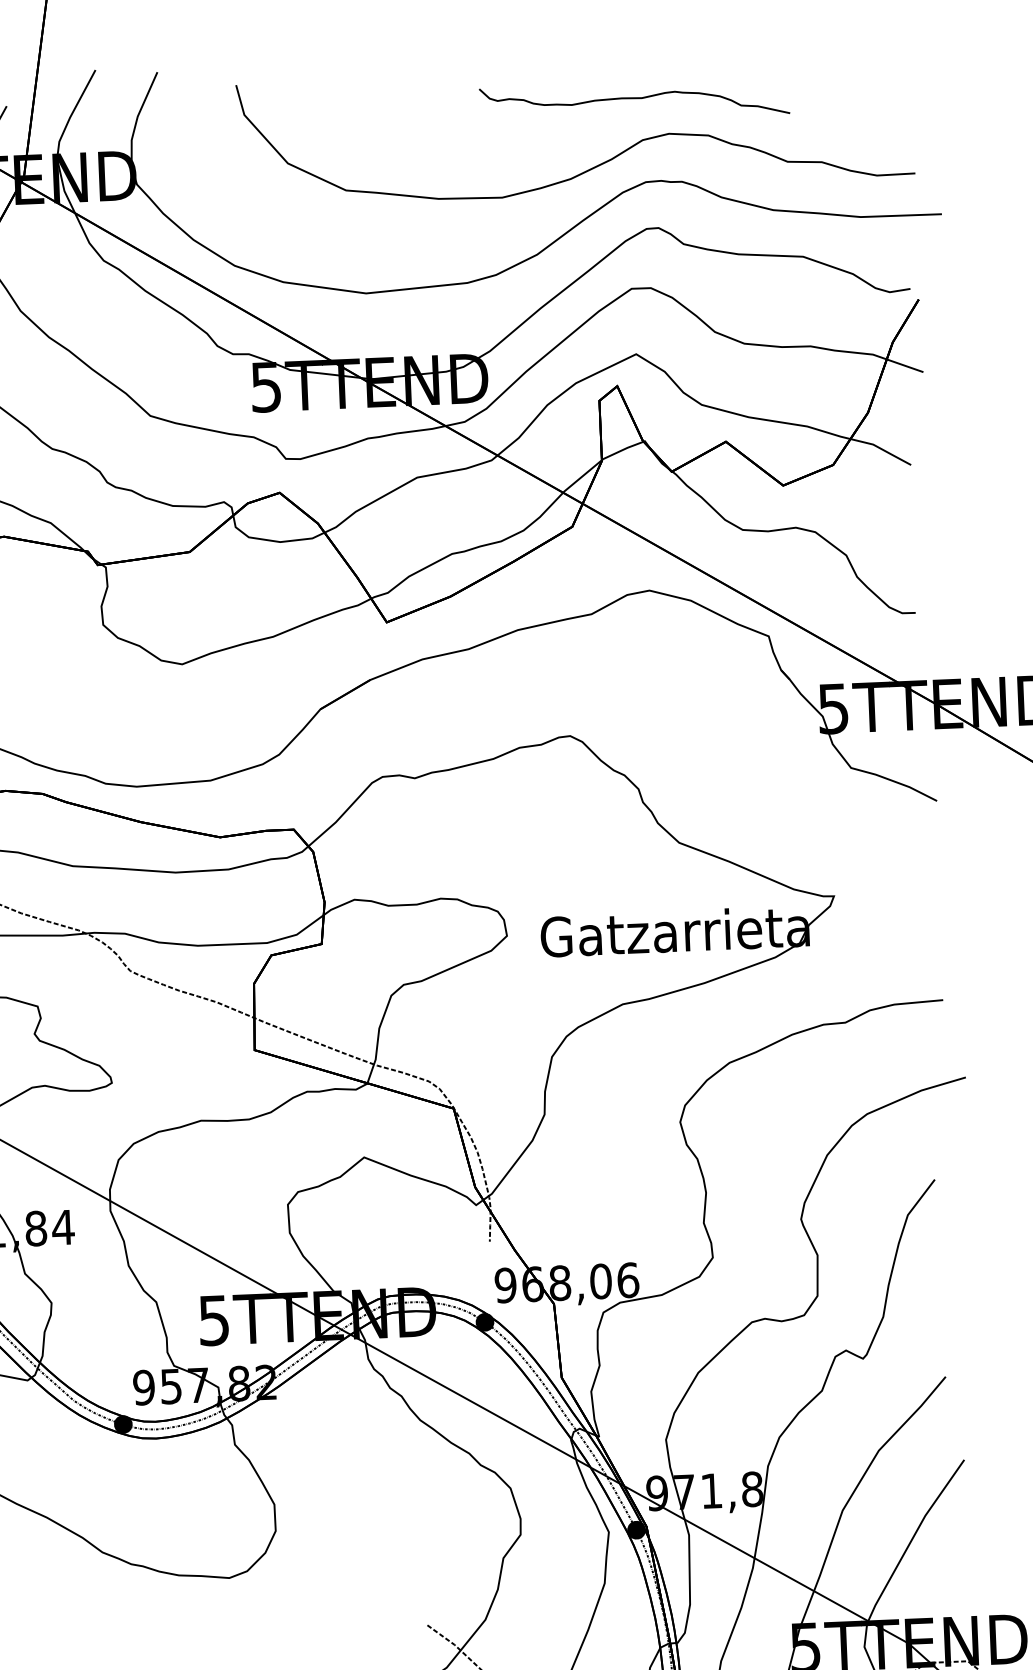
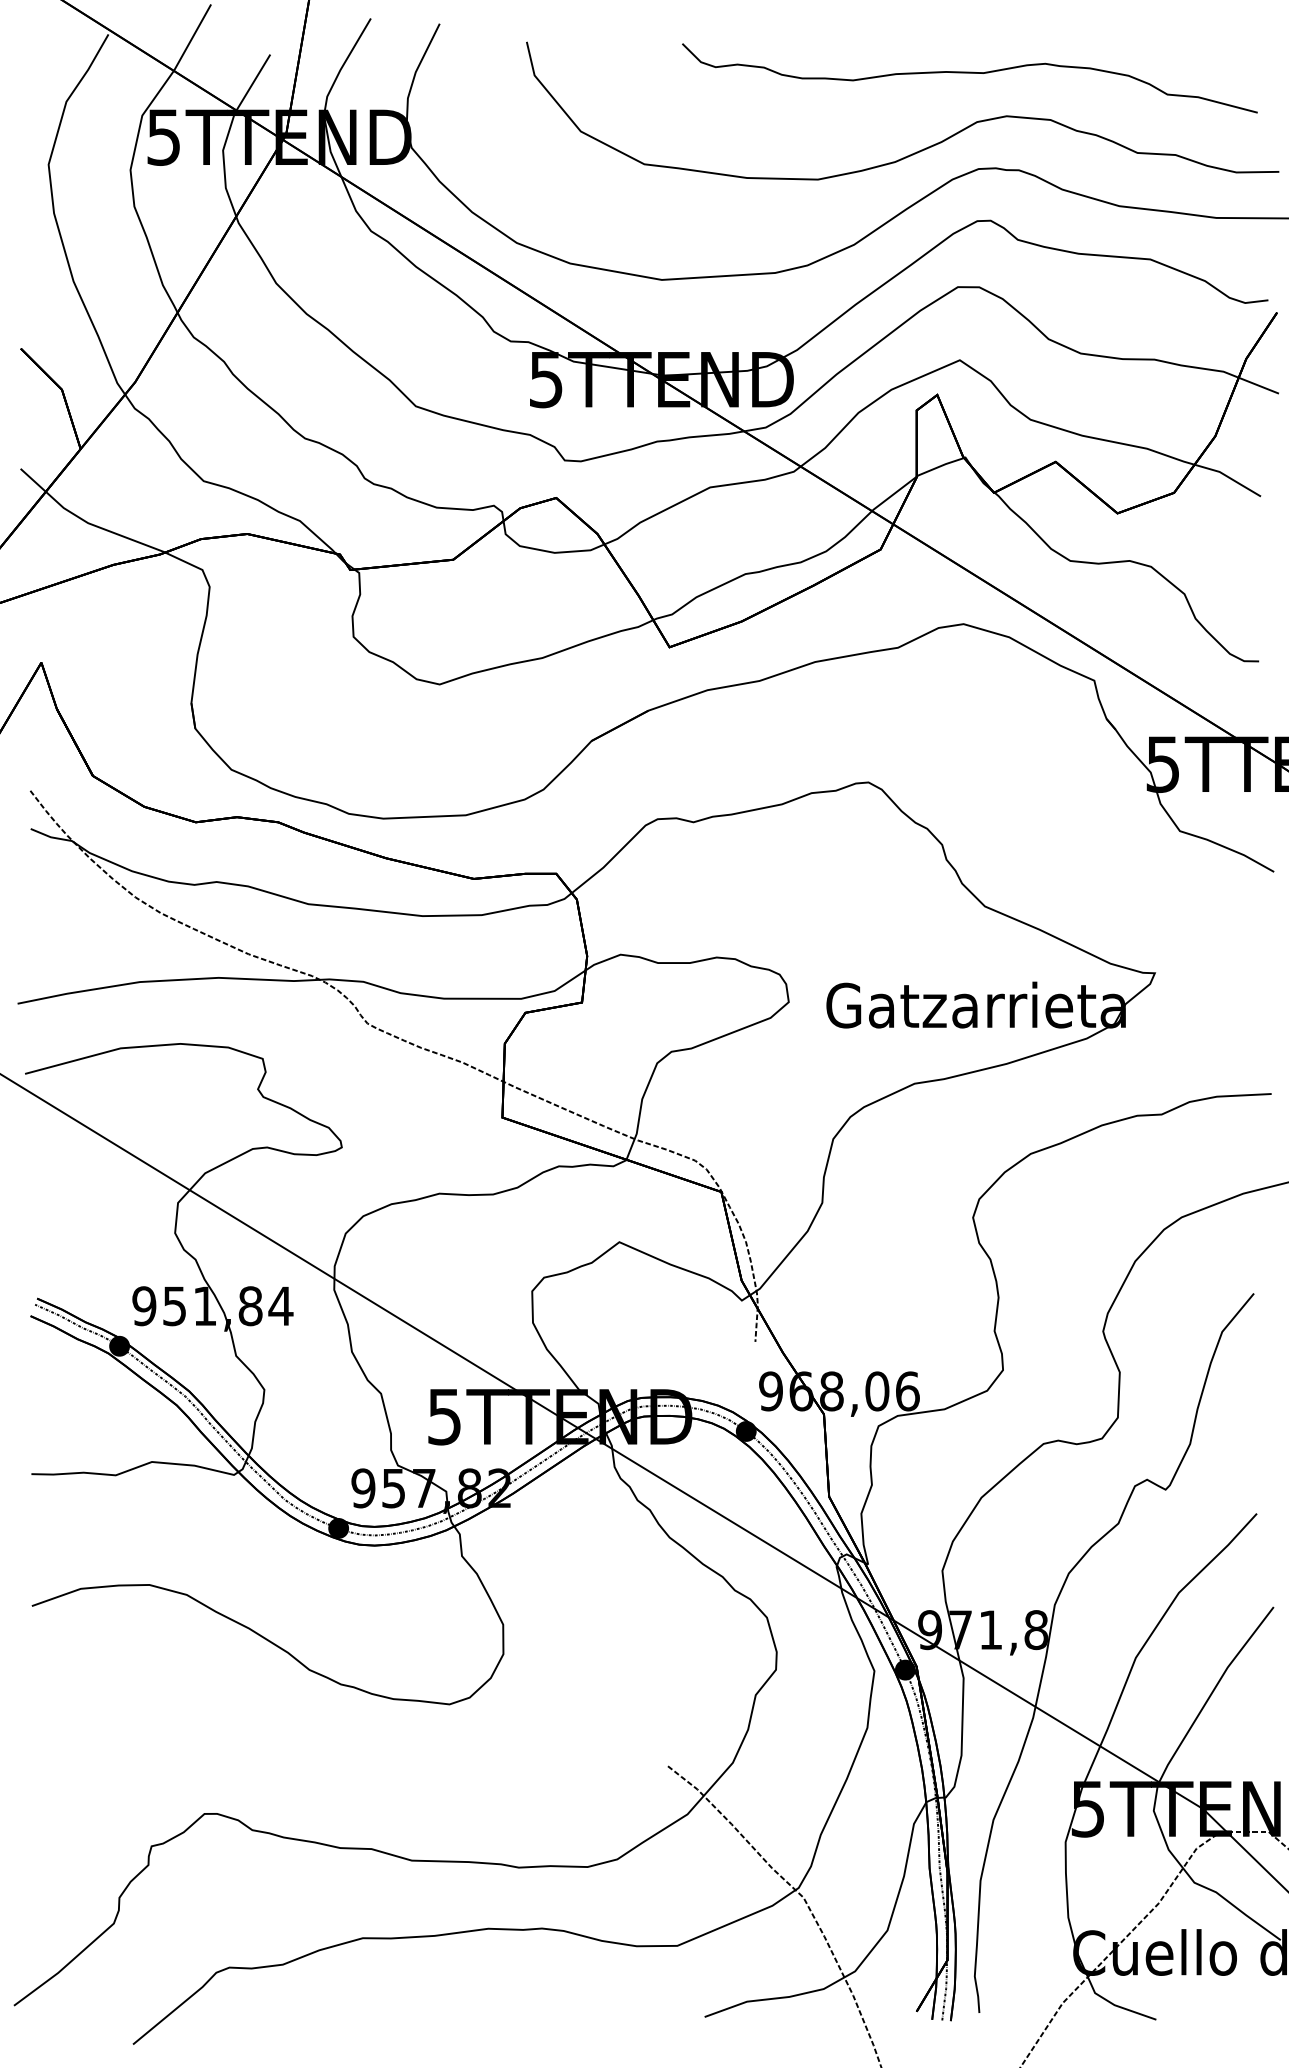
part: (634, 101) -> (969, 78), size x1.67

